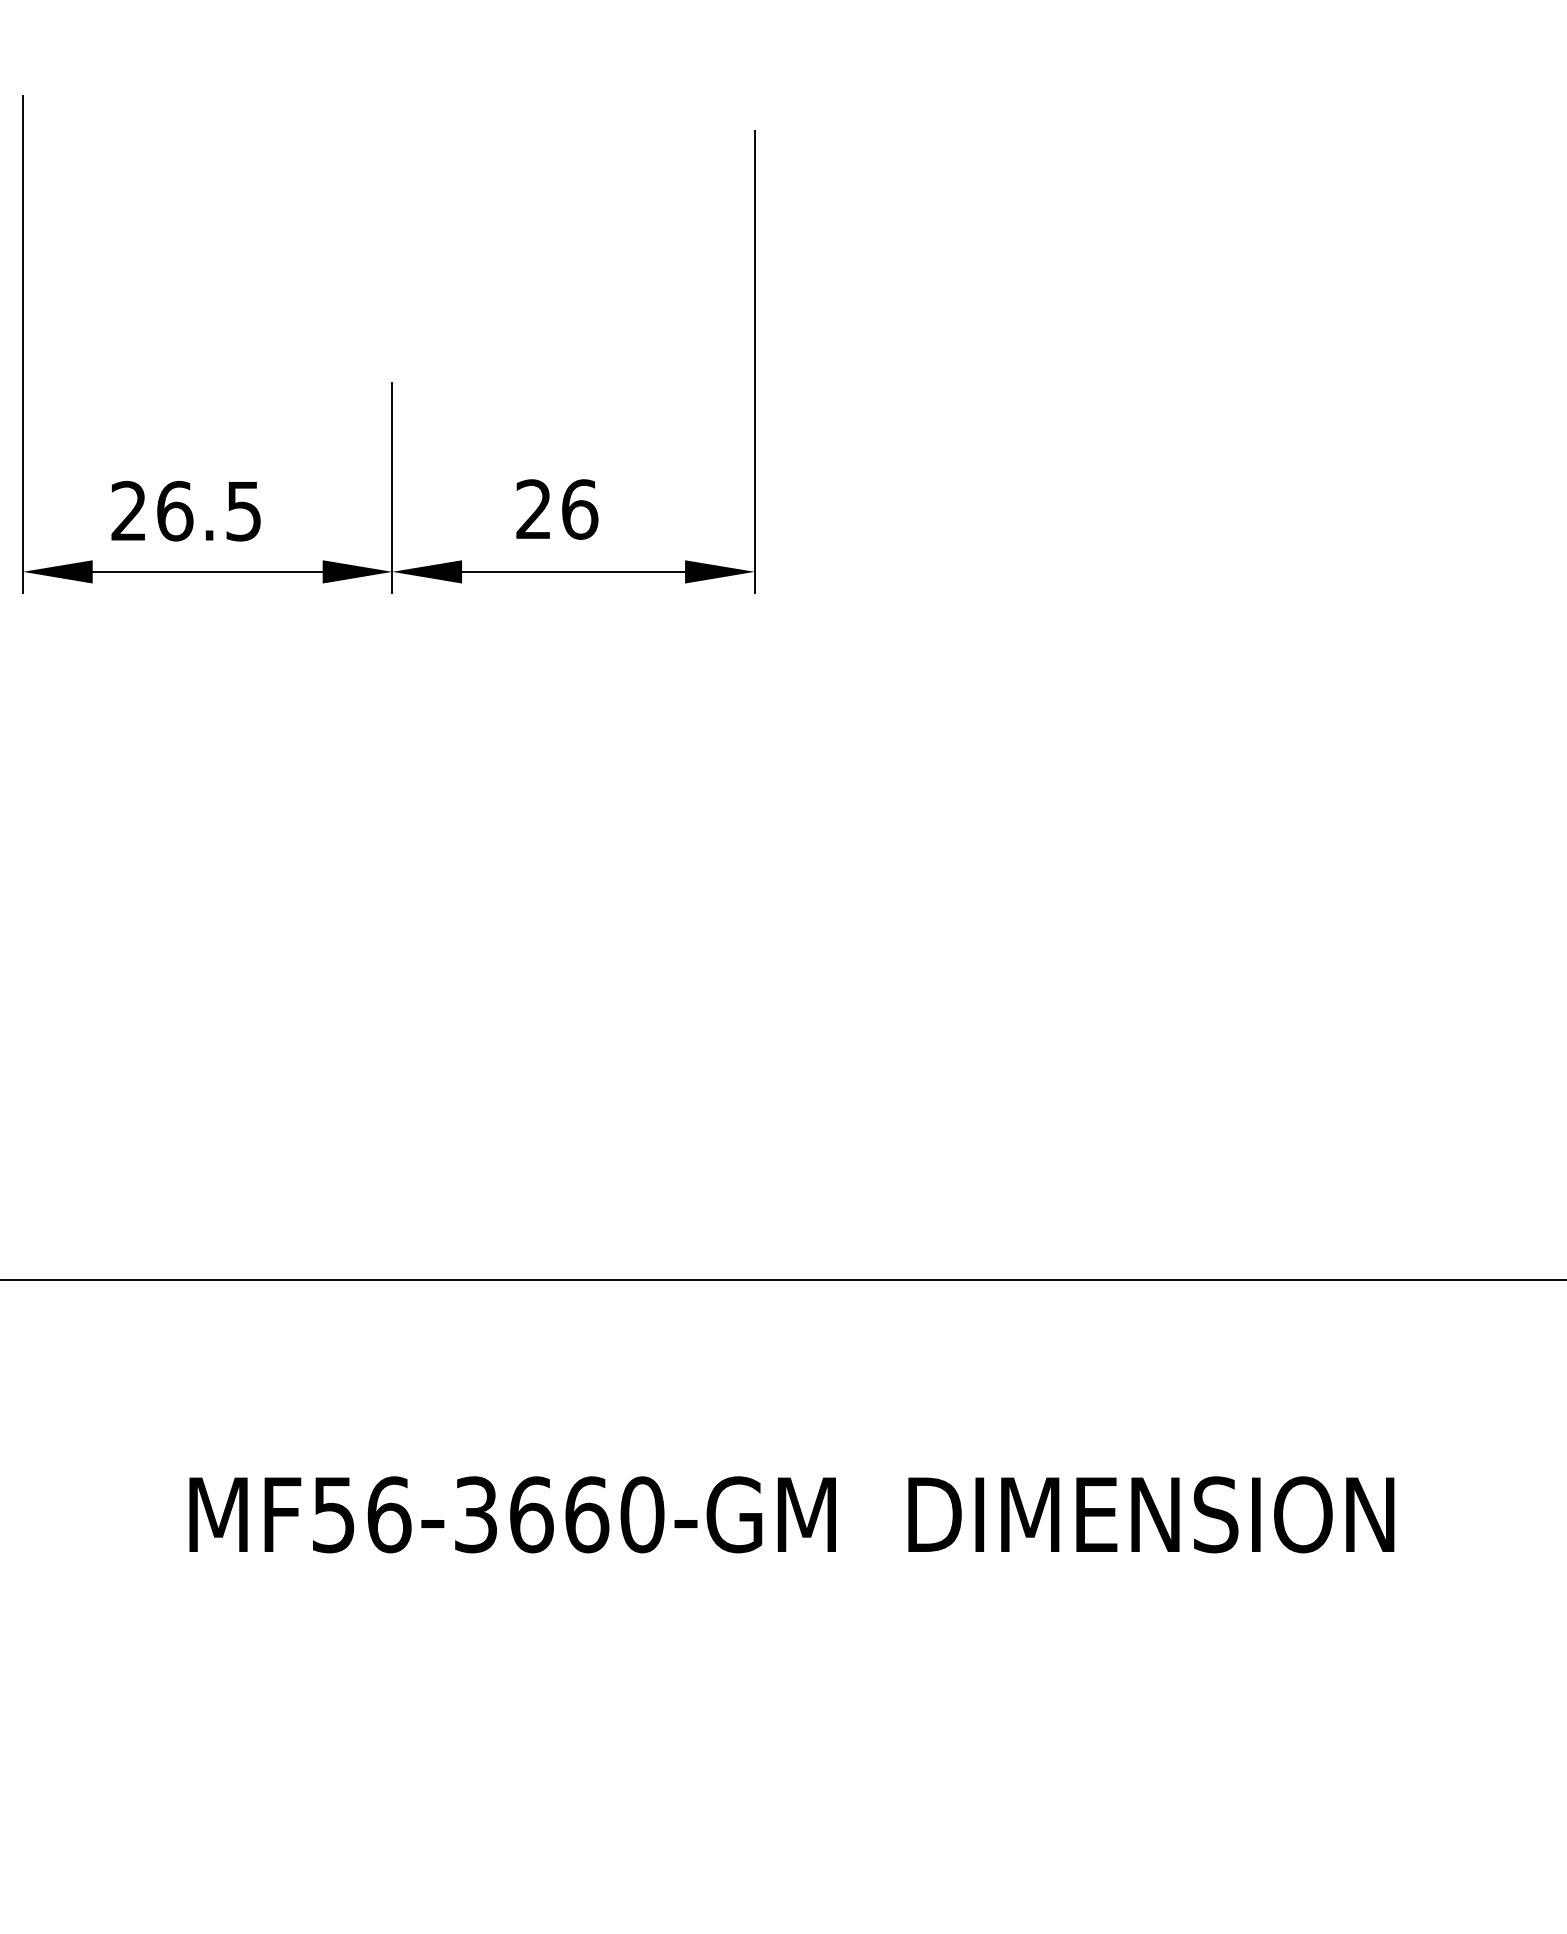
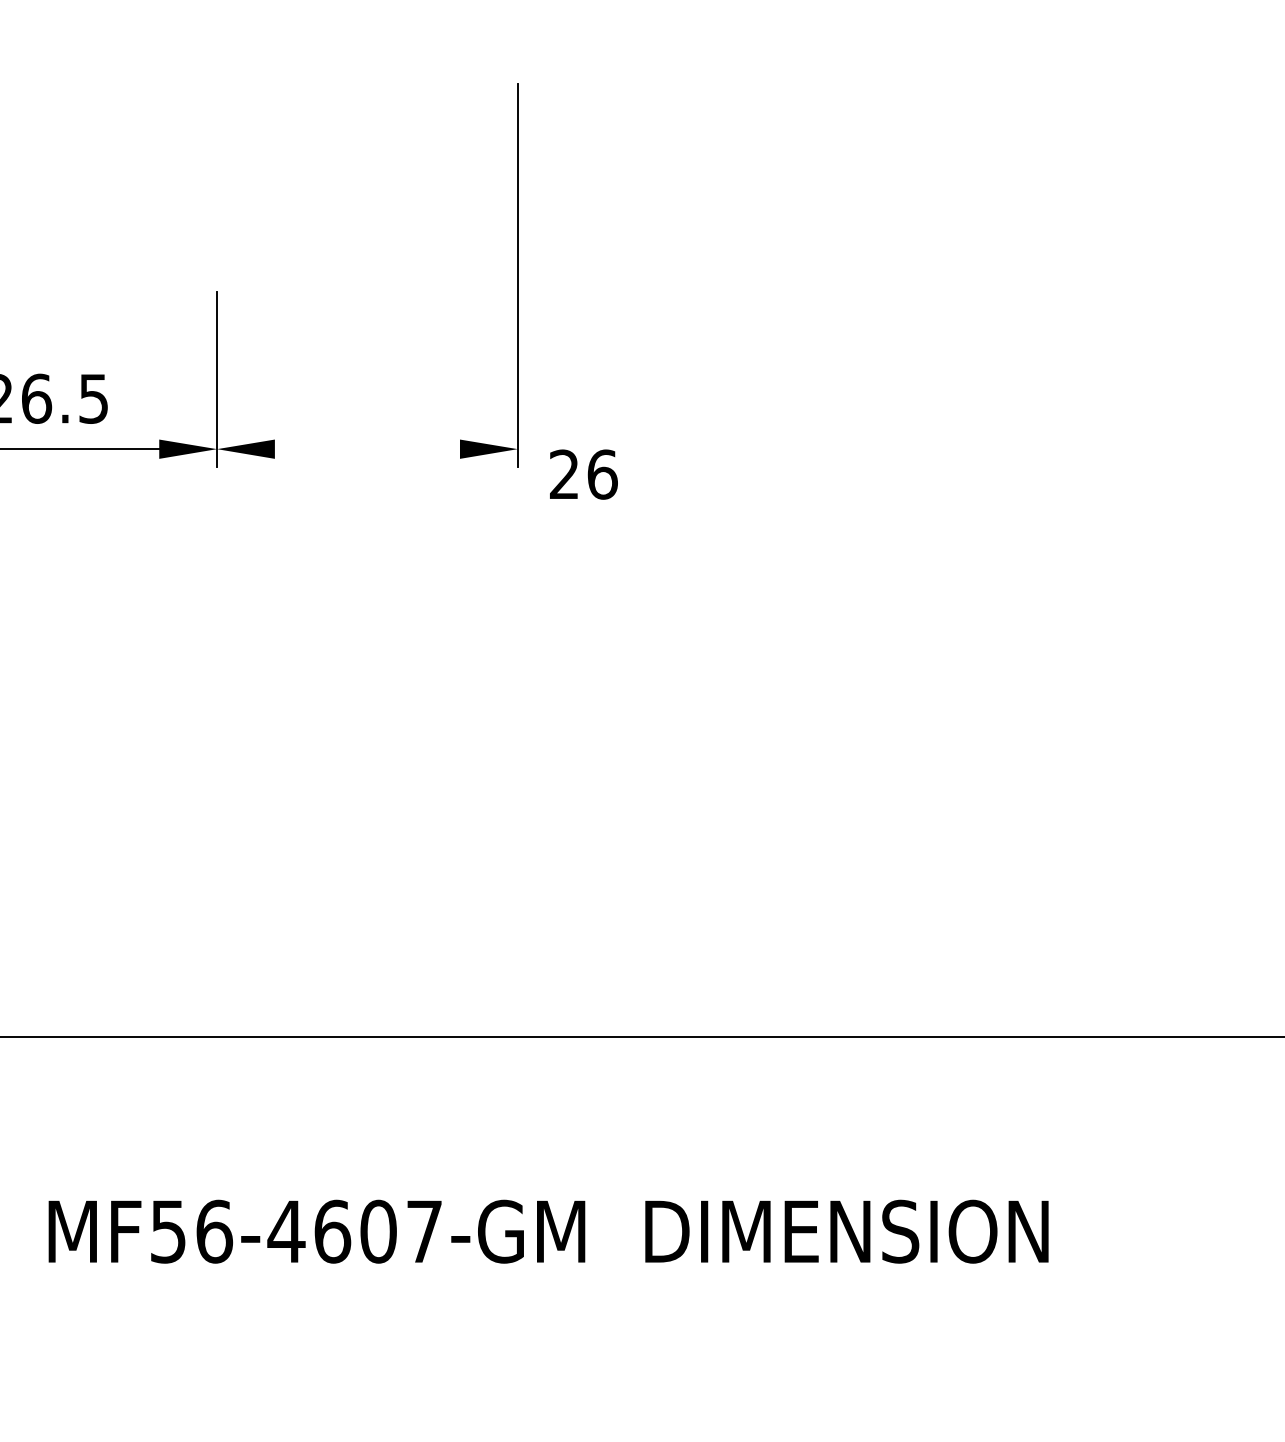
text: (557, 509) -> (584, 474), moved
line: (573, 571) -> (367, 448), removed
text: (558, 1514) -> (354, 1231), MF56-3660-GM -> MF56-4607-GM

